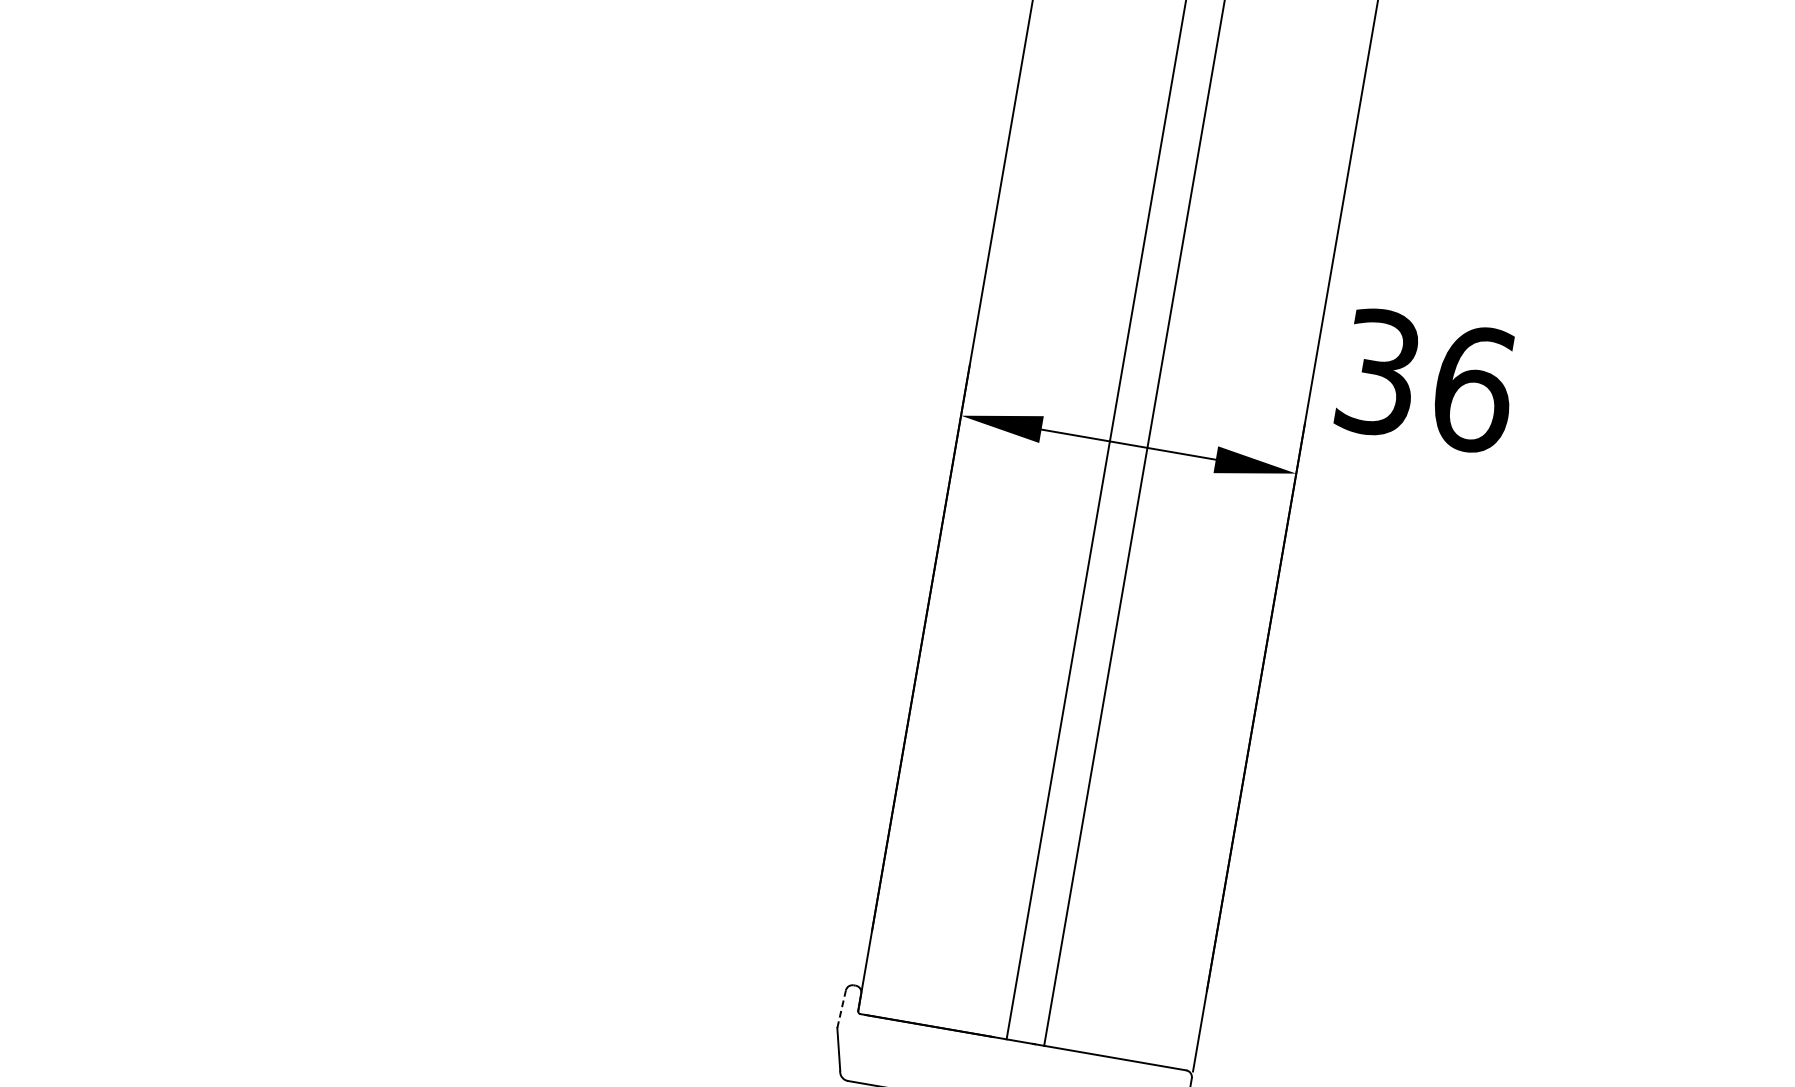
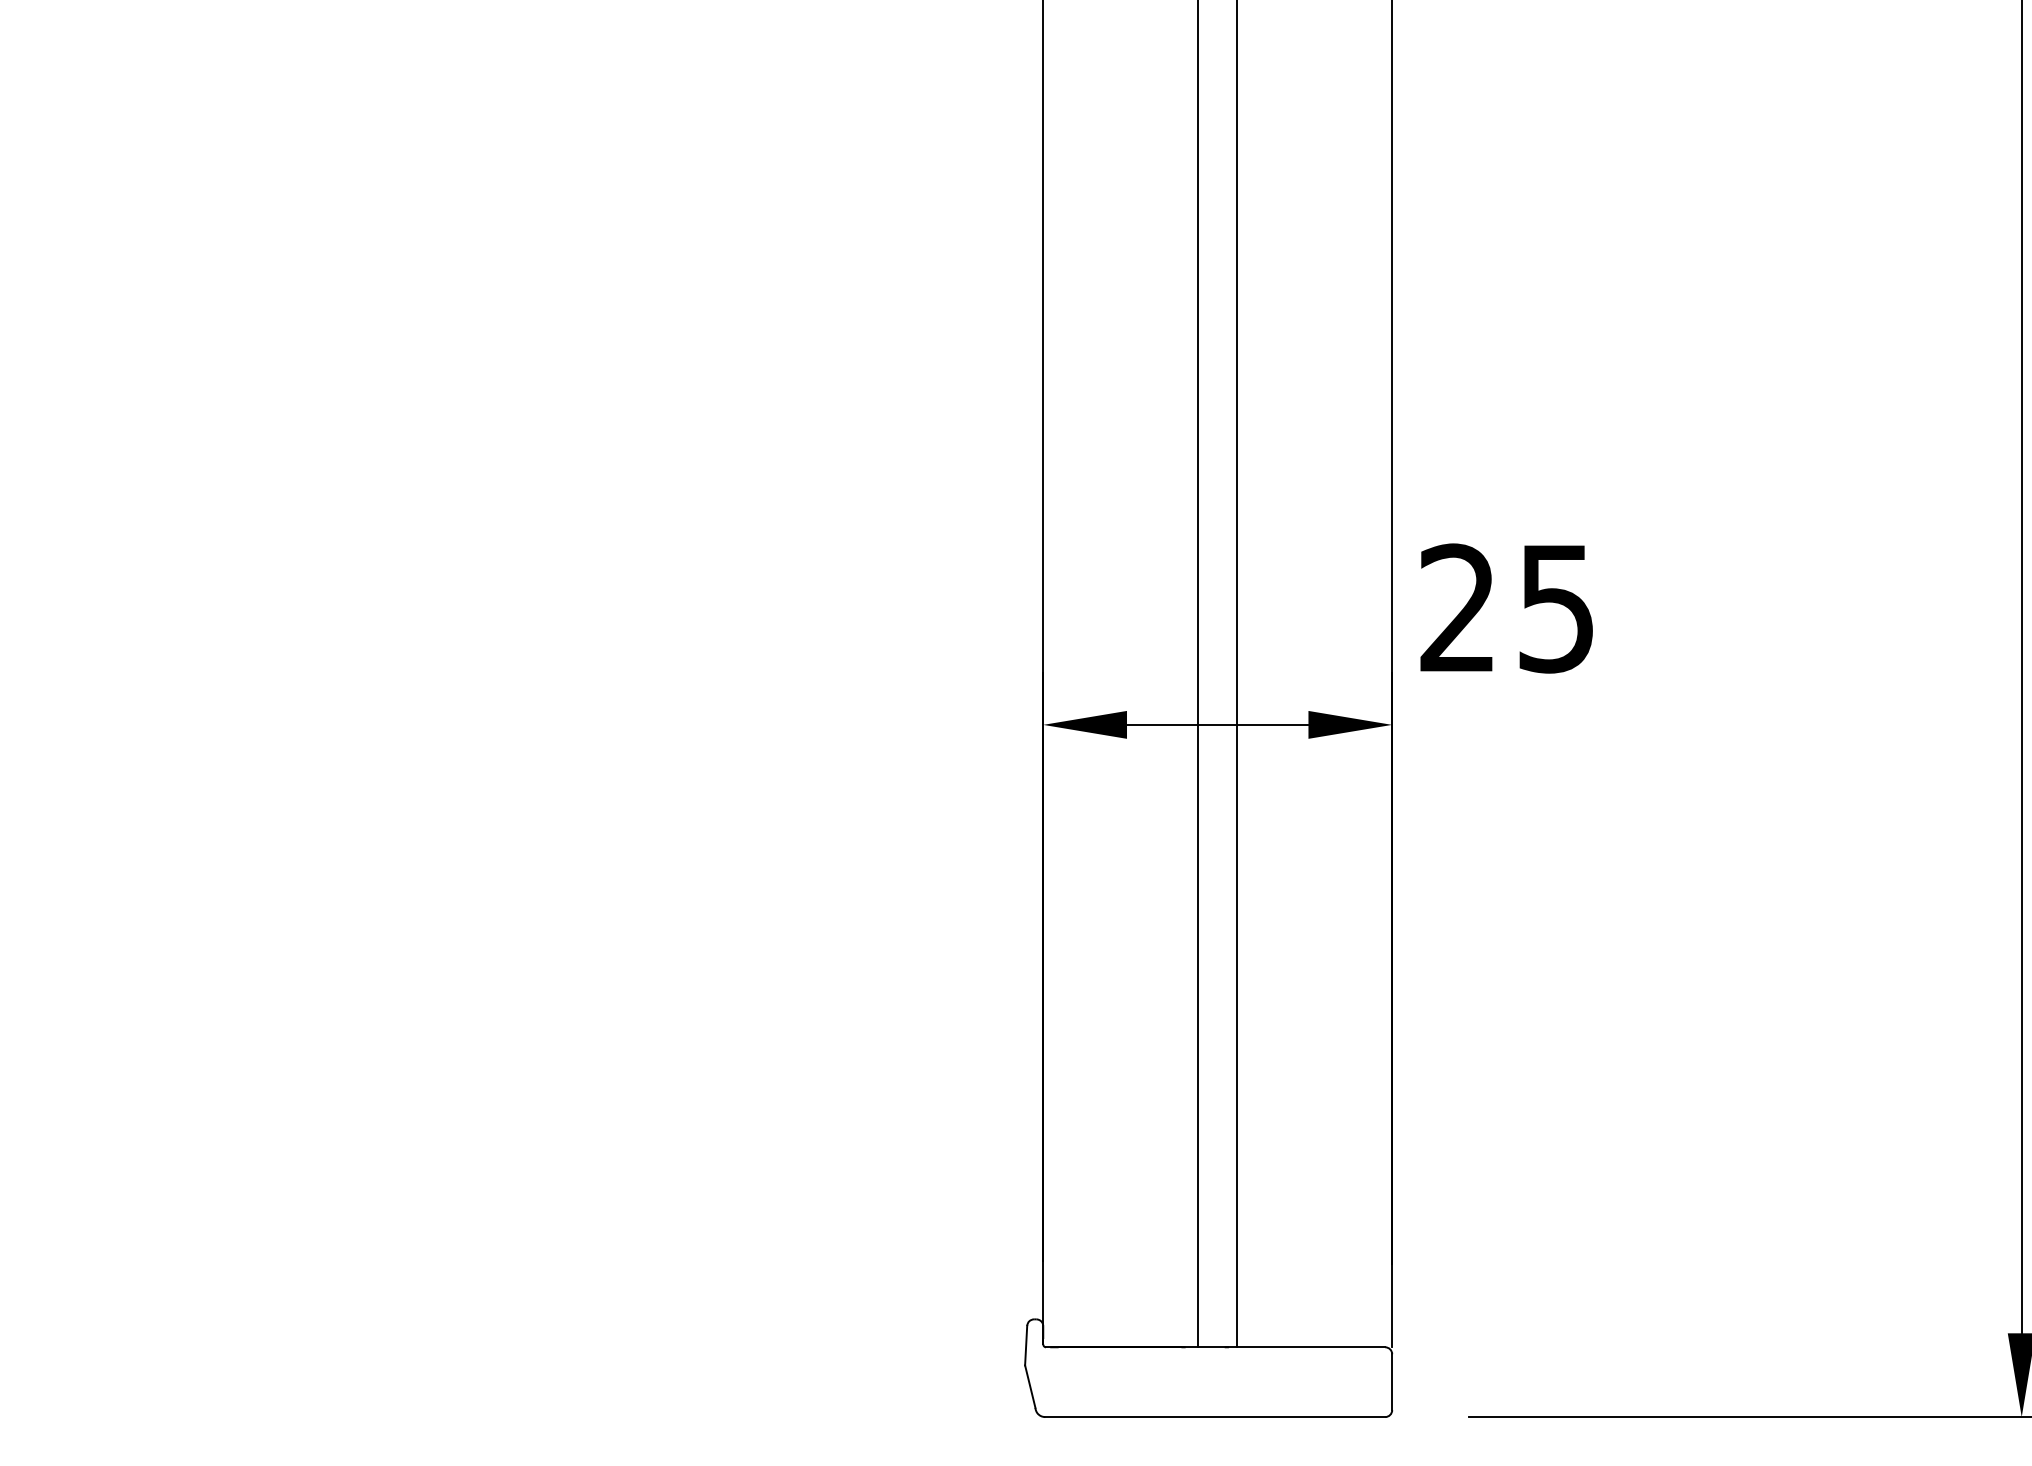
text: (1427, 381) -> (1508, 608), 36 -> 25
line: (841, 1009) -> (1026, 1345), dashed -> solid

